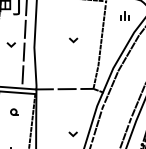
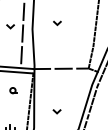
line: (73, 40) -> (57, 23), moved
line: (72, 134) -> (56, 111), moved

